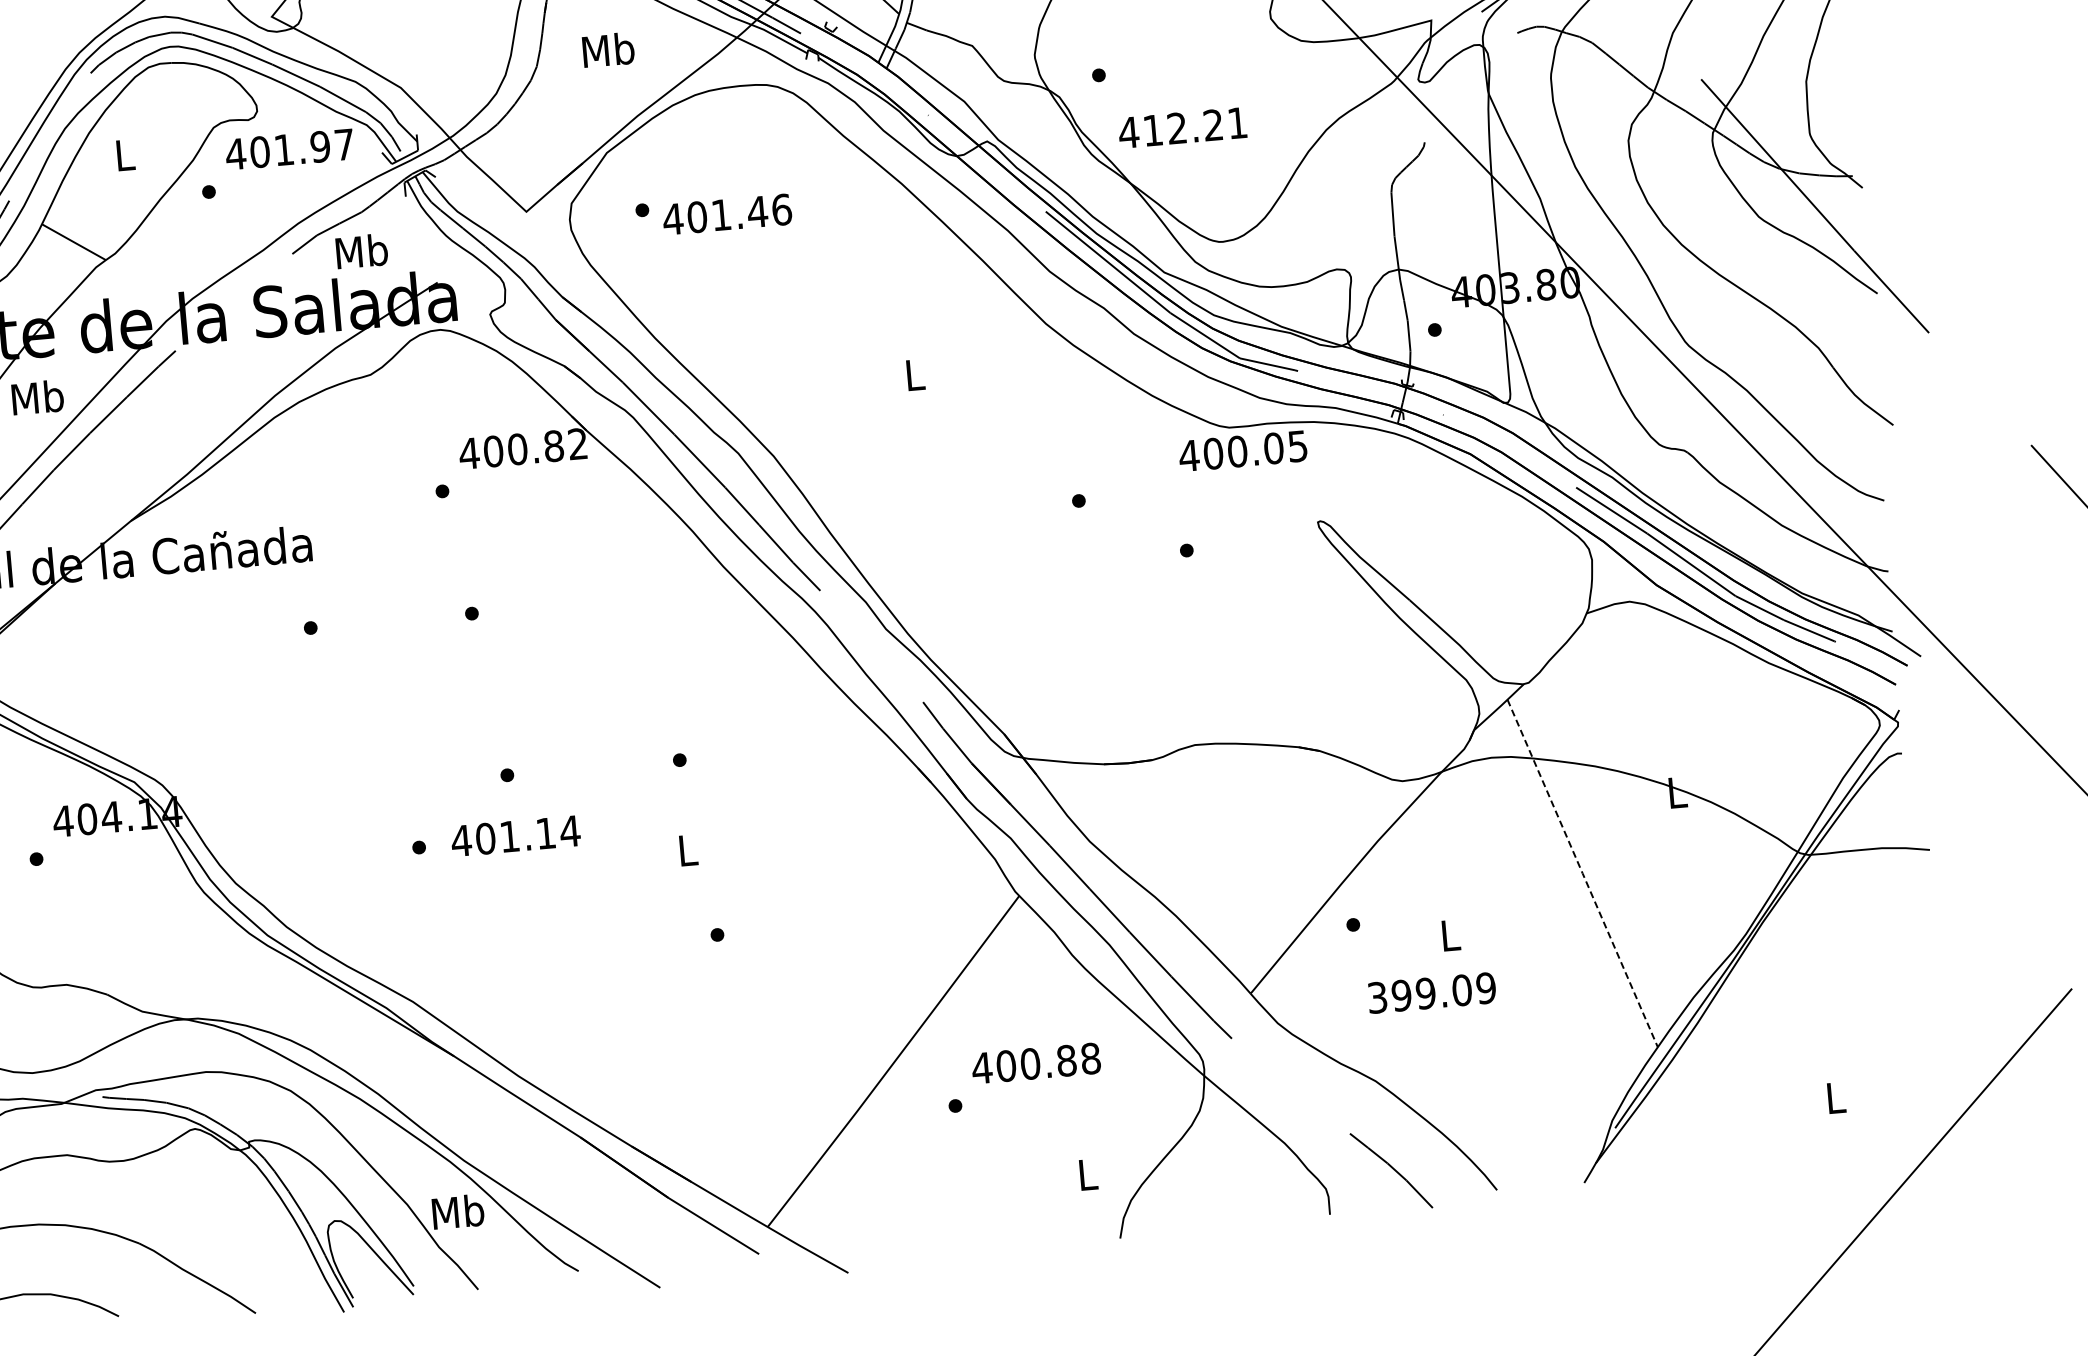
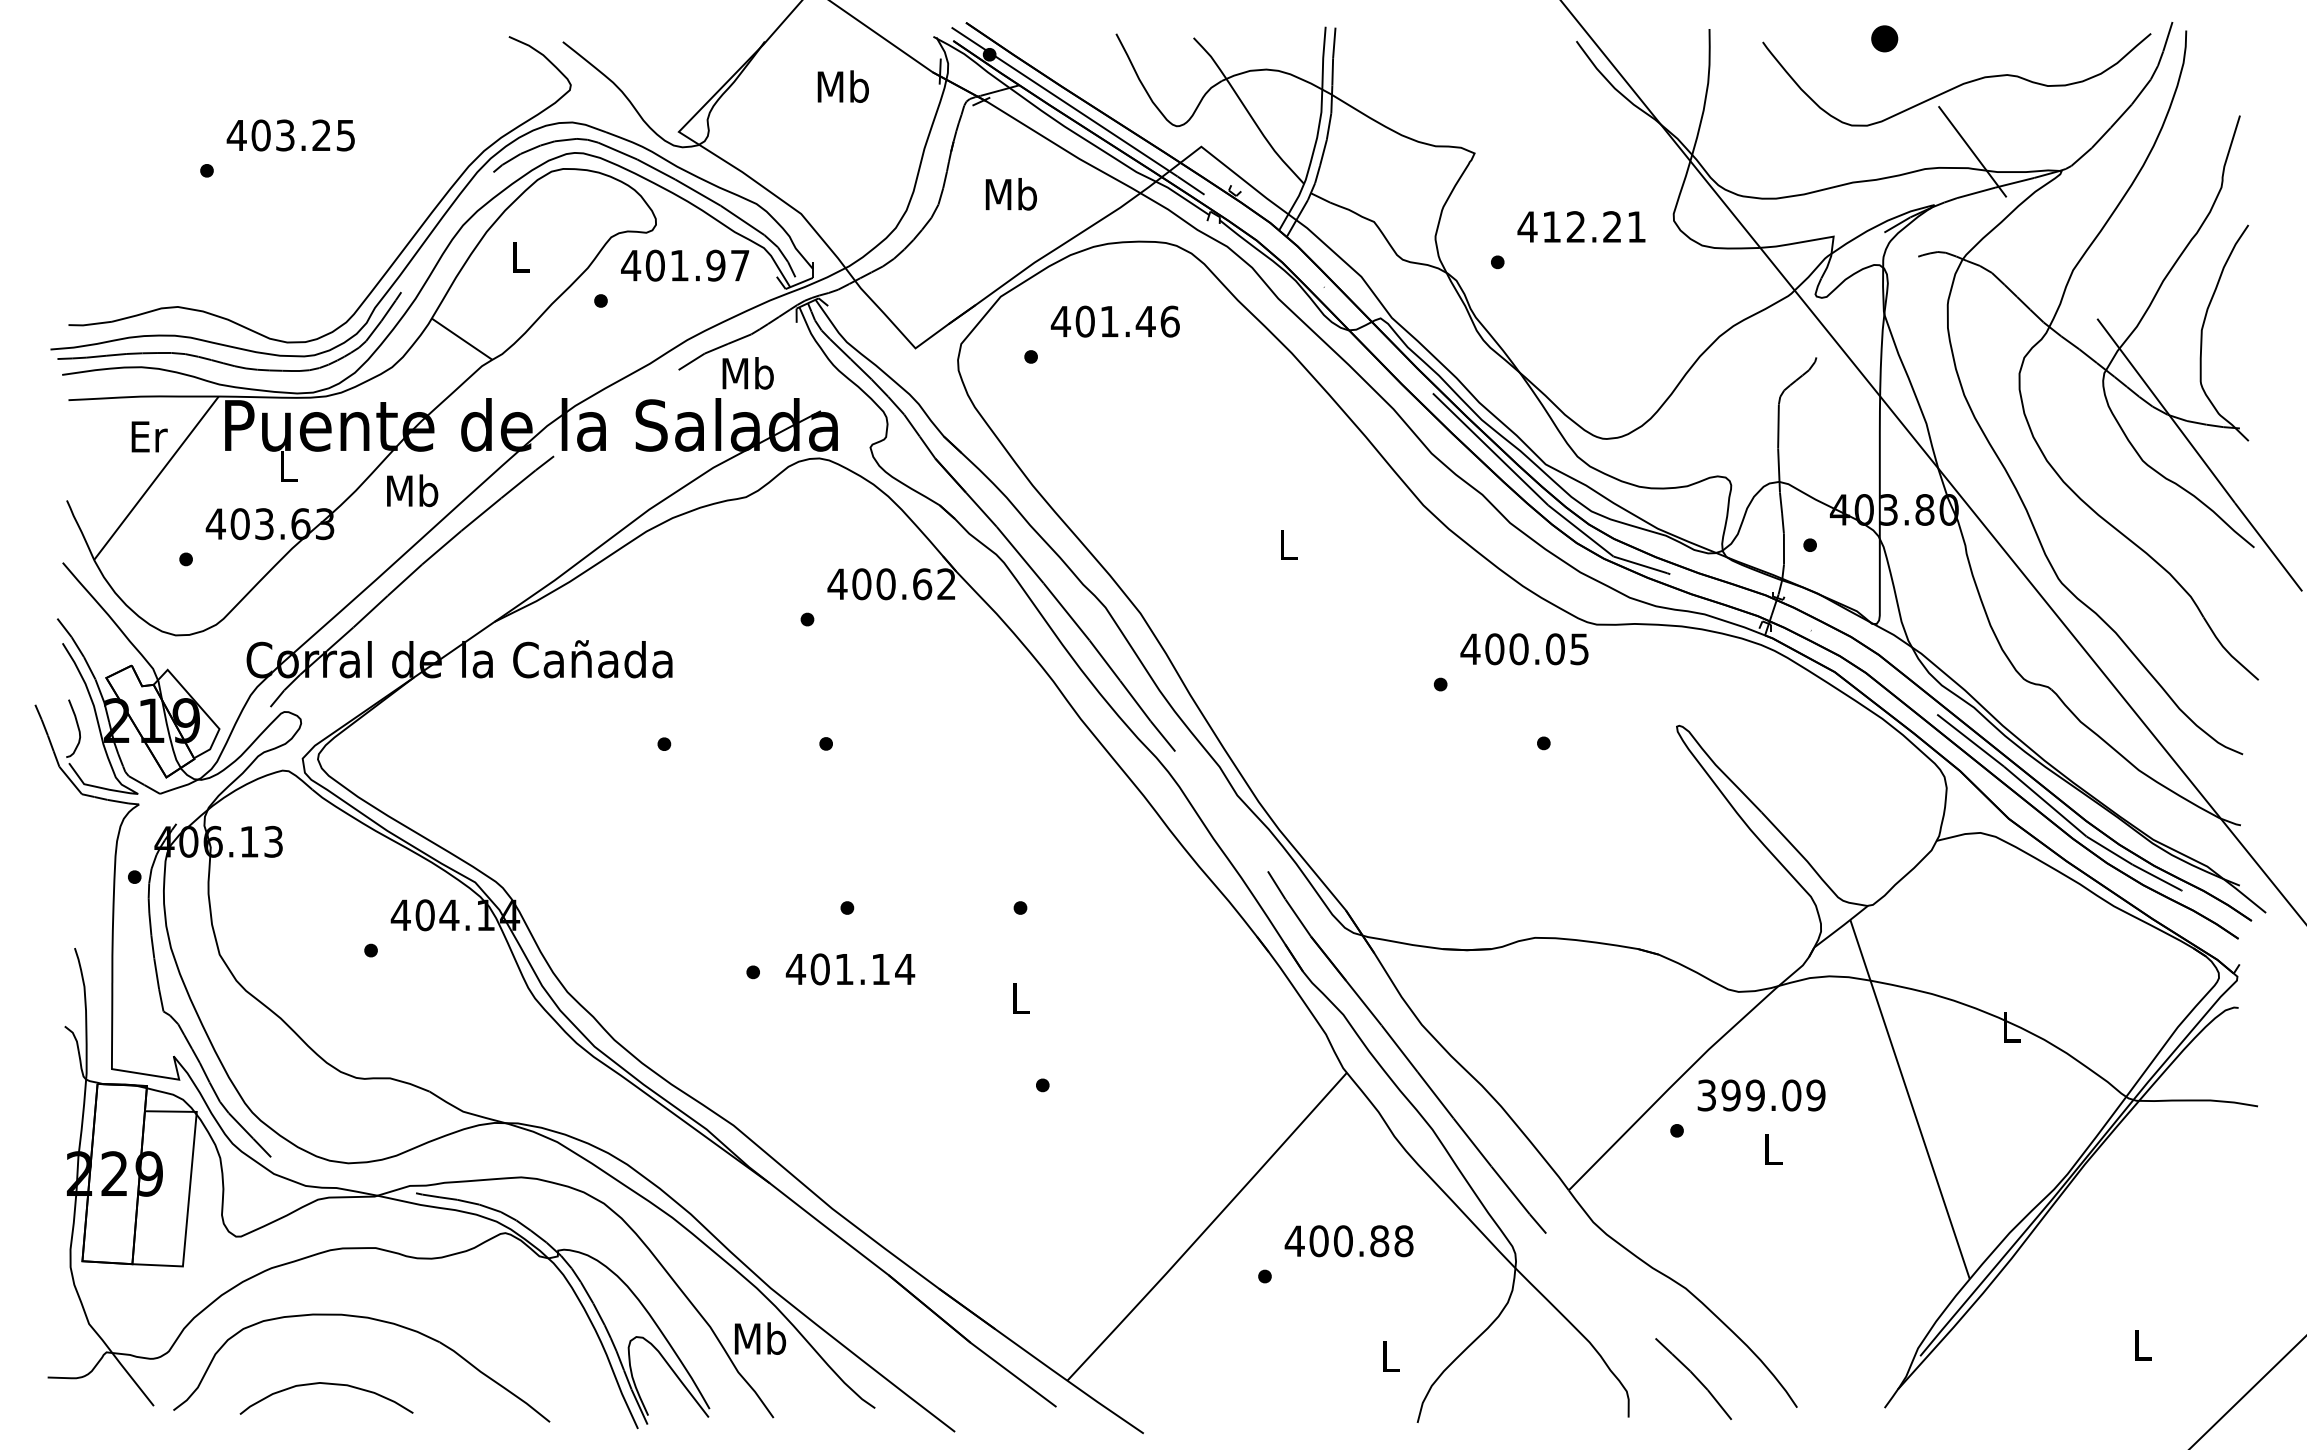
text: (1182, 127) -> (1581, 226), moved
text: (726, 214) -> (1114, 321), moved
text: (553, 446) -> (922, 584), 400.82 -> 400.62
text: (1243, 451) -> (1524, 649), moved
line: (1583, 873) -> (1910, 1099), dashed -> solid
text: (1431, 993) -> (1761, 1095), moved

